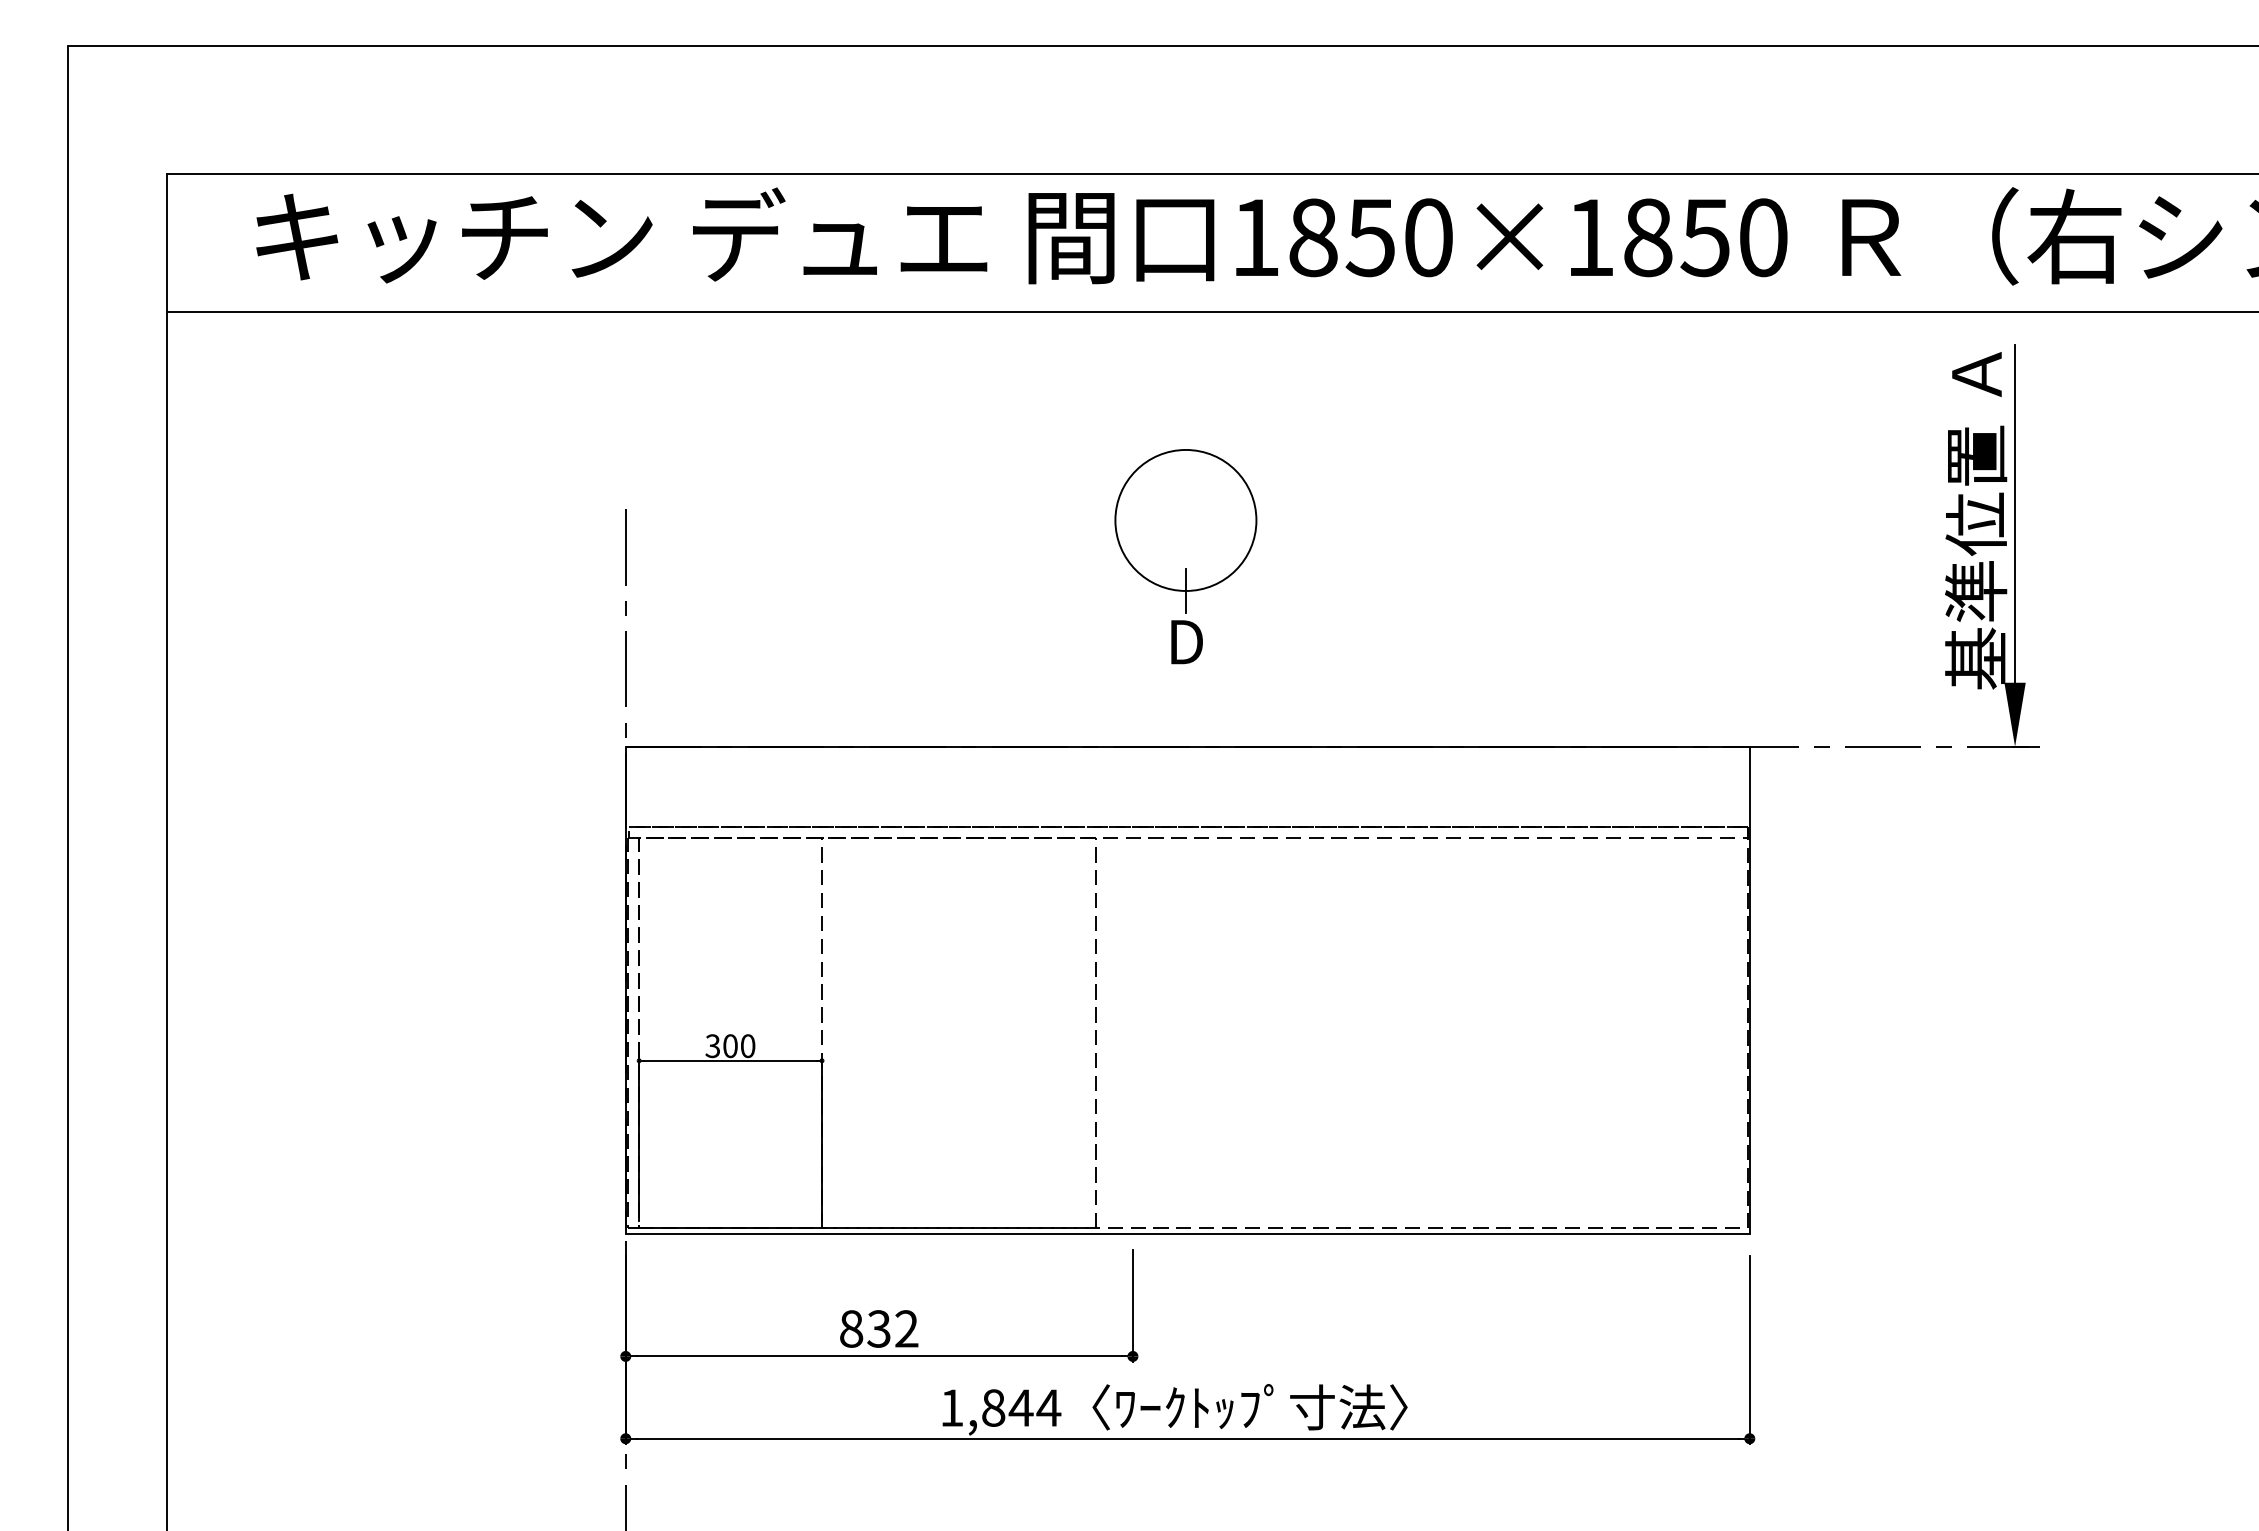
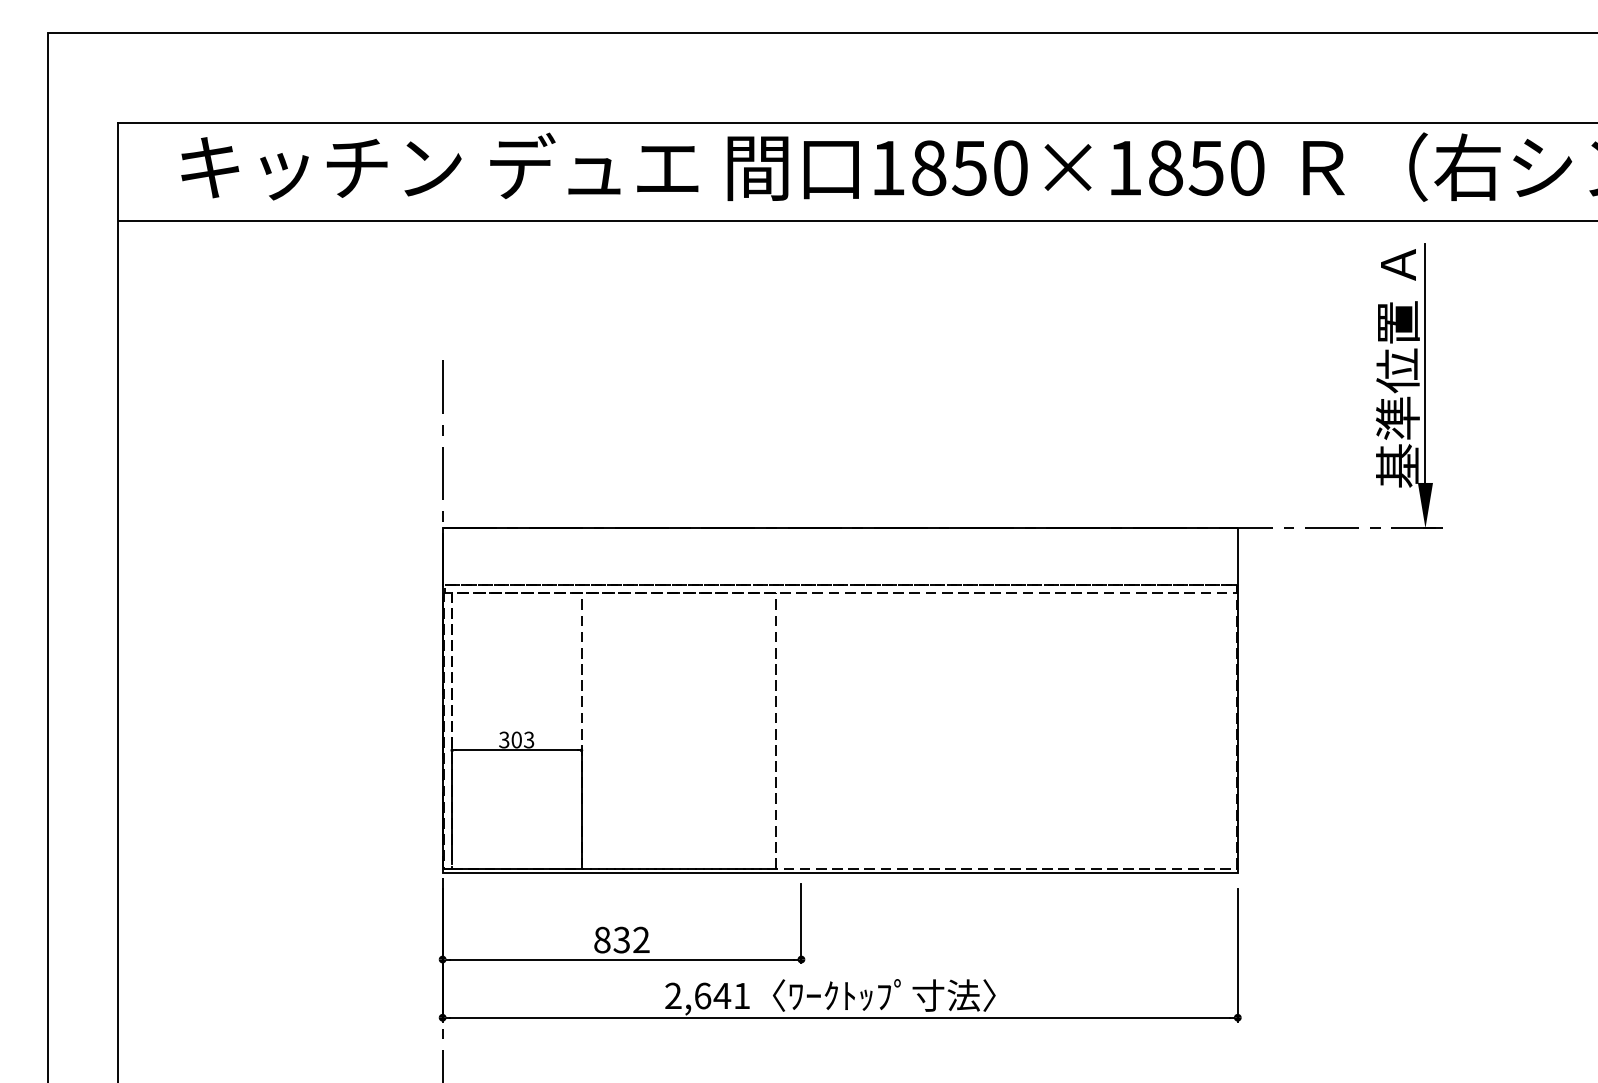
part: (1185, 556) -> (838, 393), removed
text: (747, 1046) -> (528, 740), 300 -> 303
text: (1000, 1407) -> (707, 995), 1,844 -> 2,641

